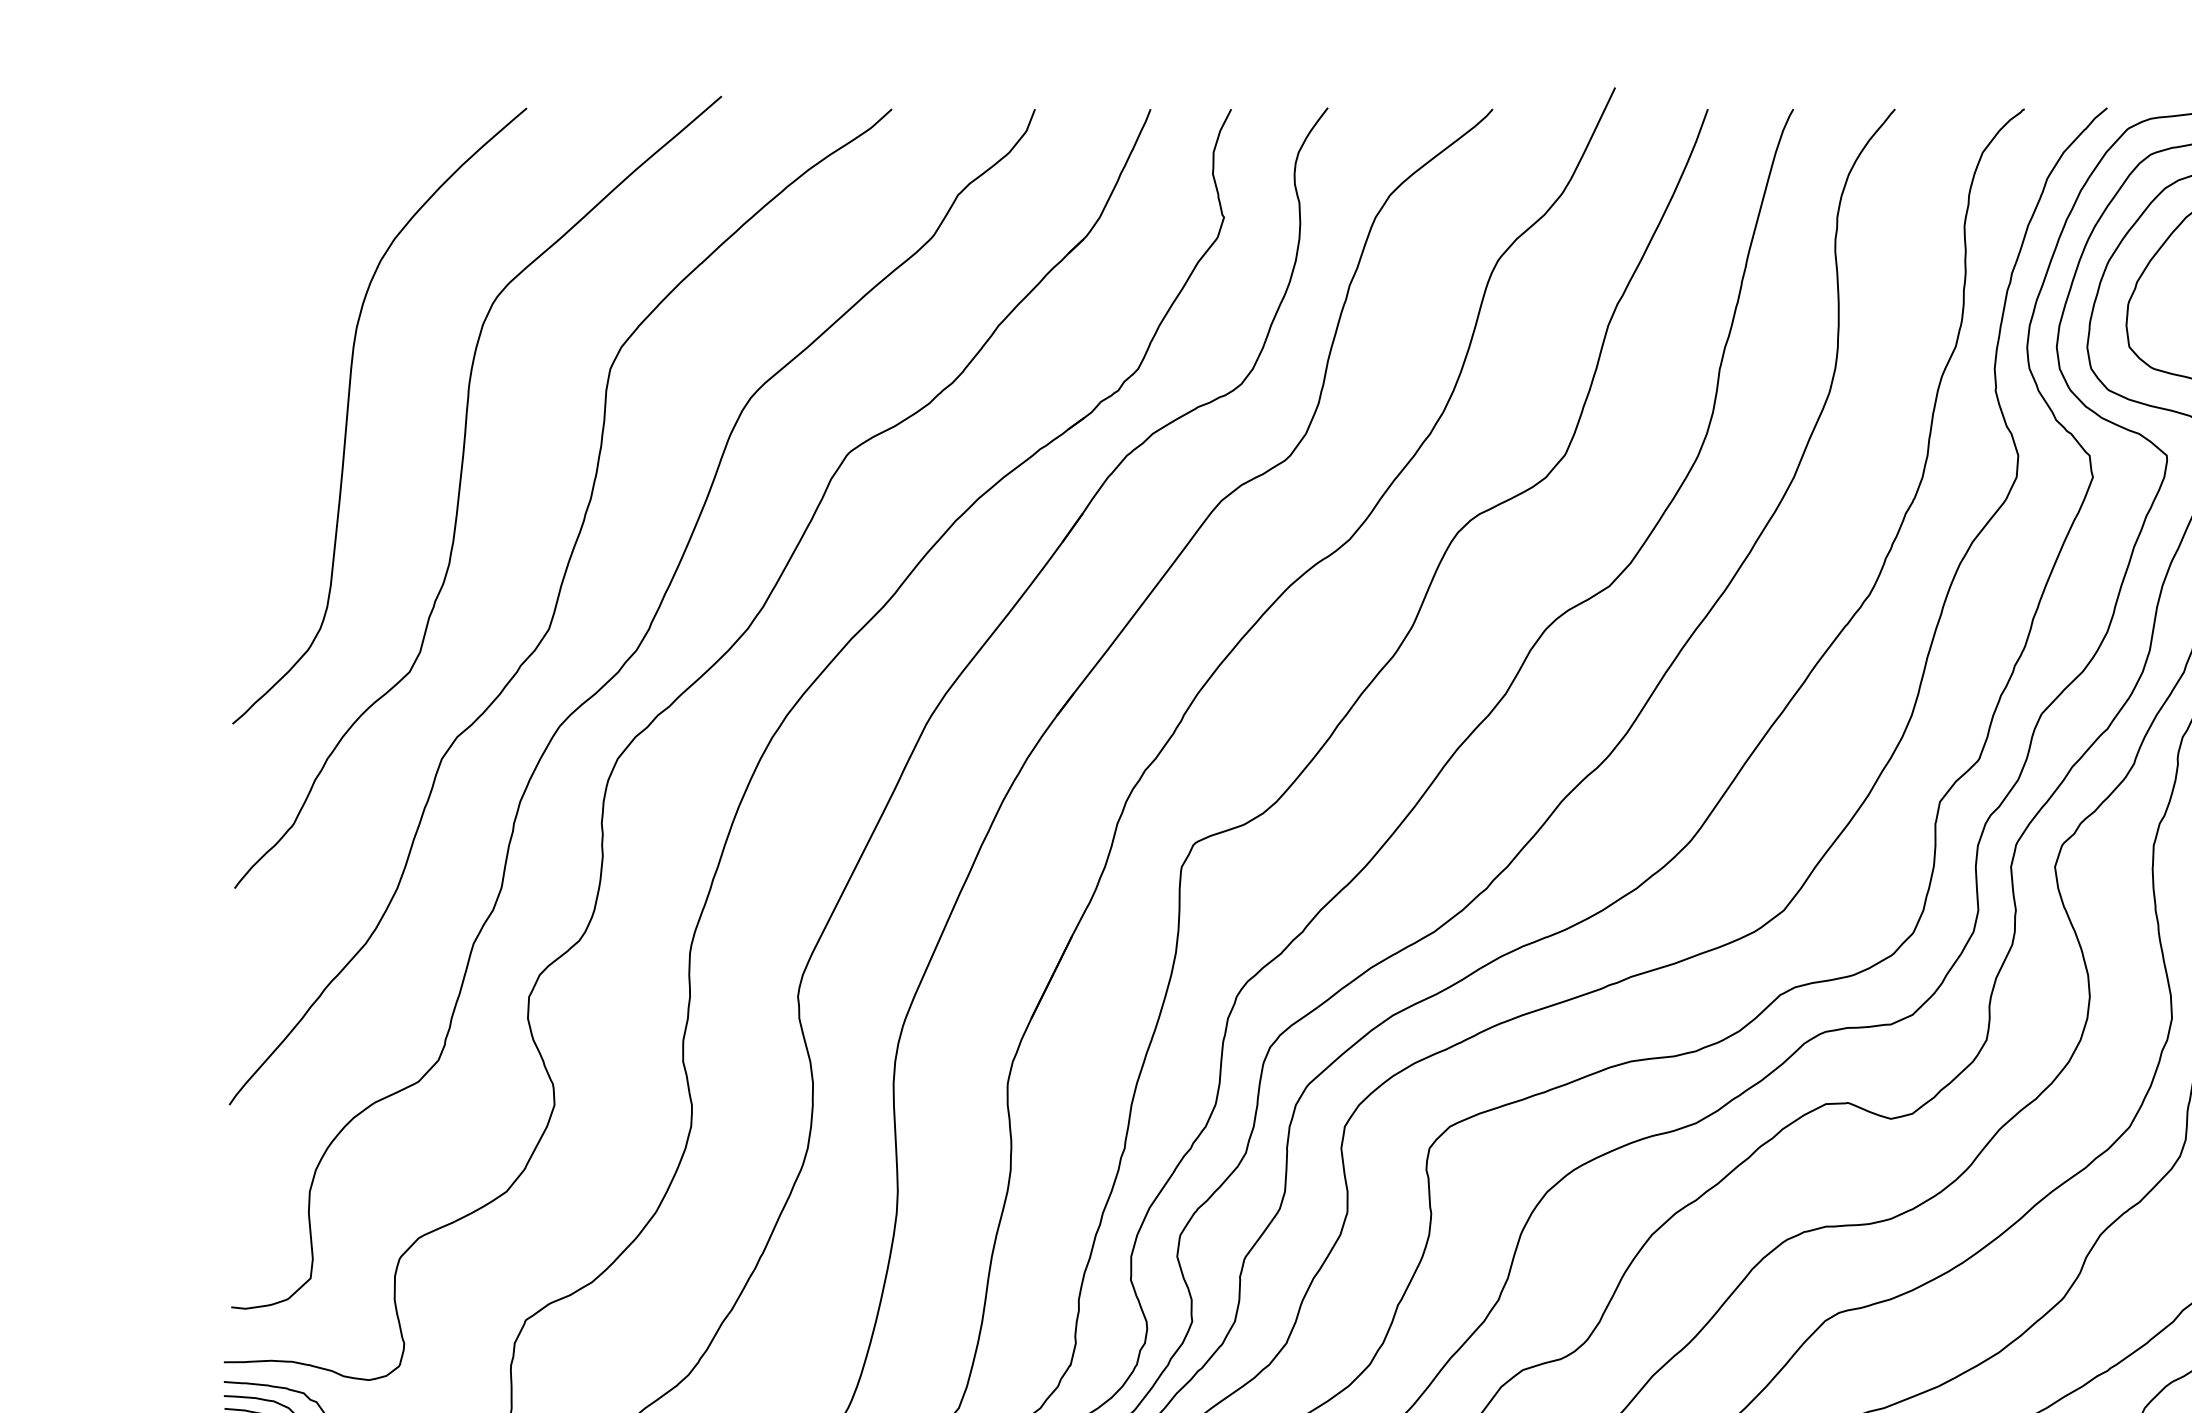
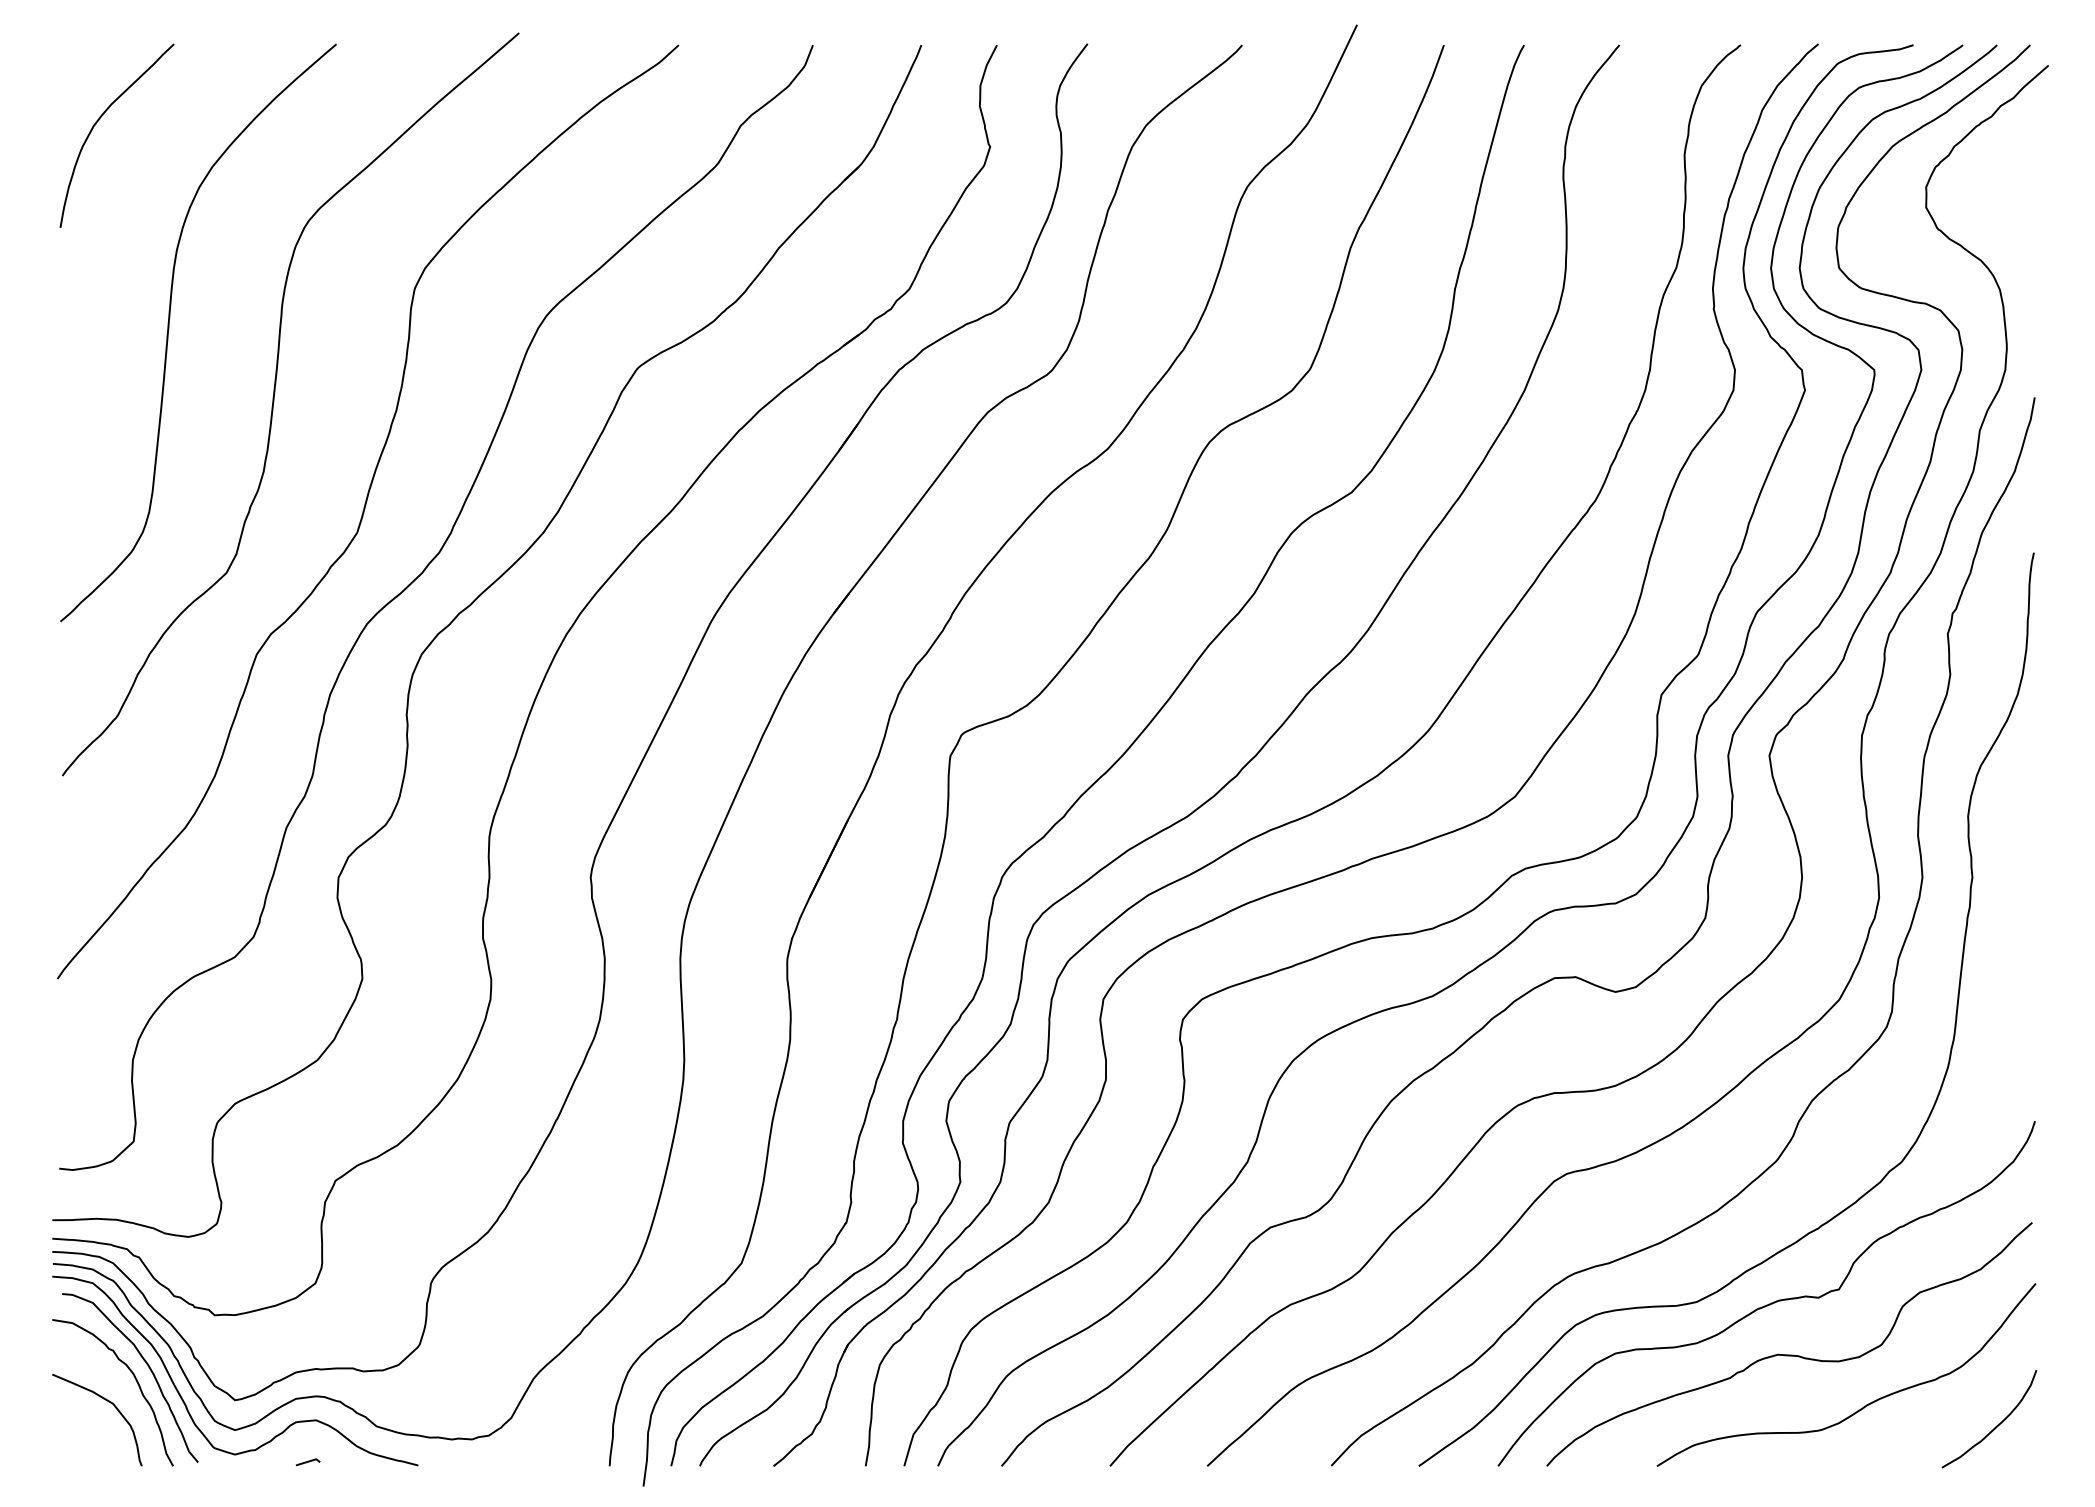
curve: (274, 189) -> (99, 120), added

